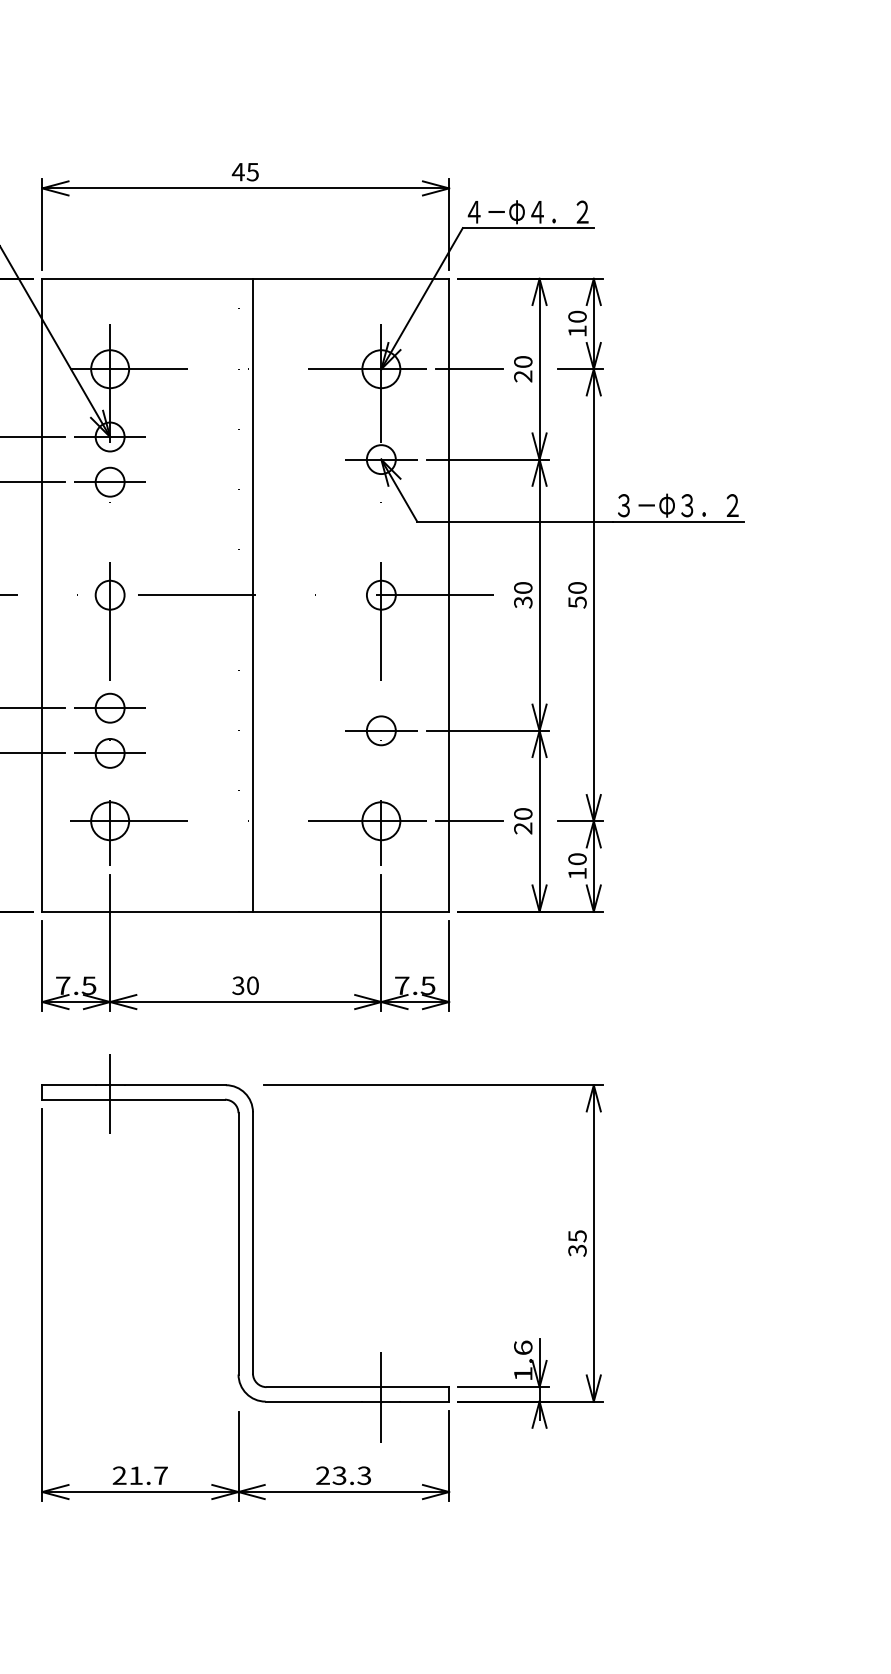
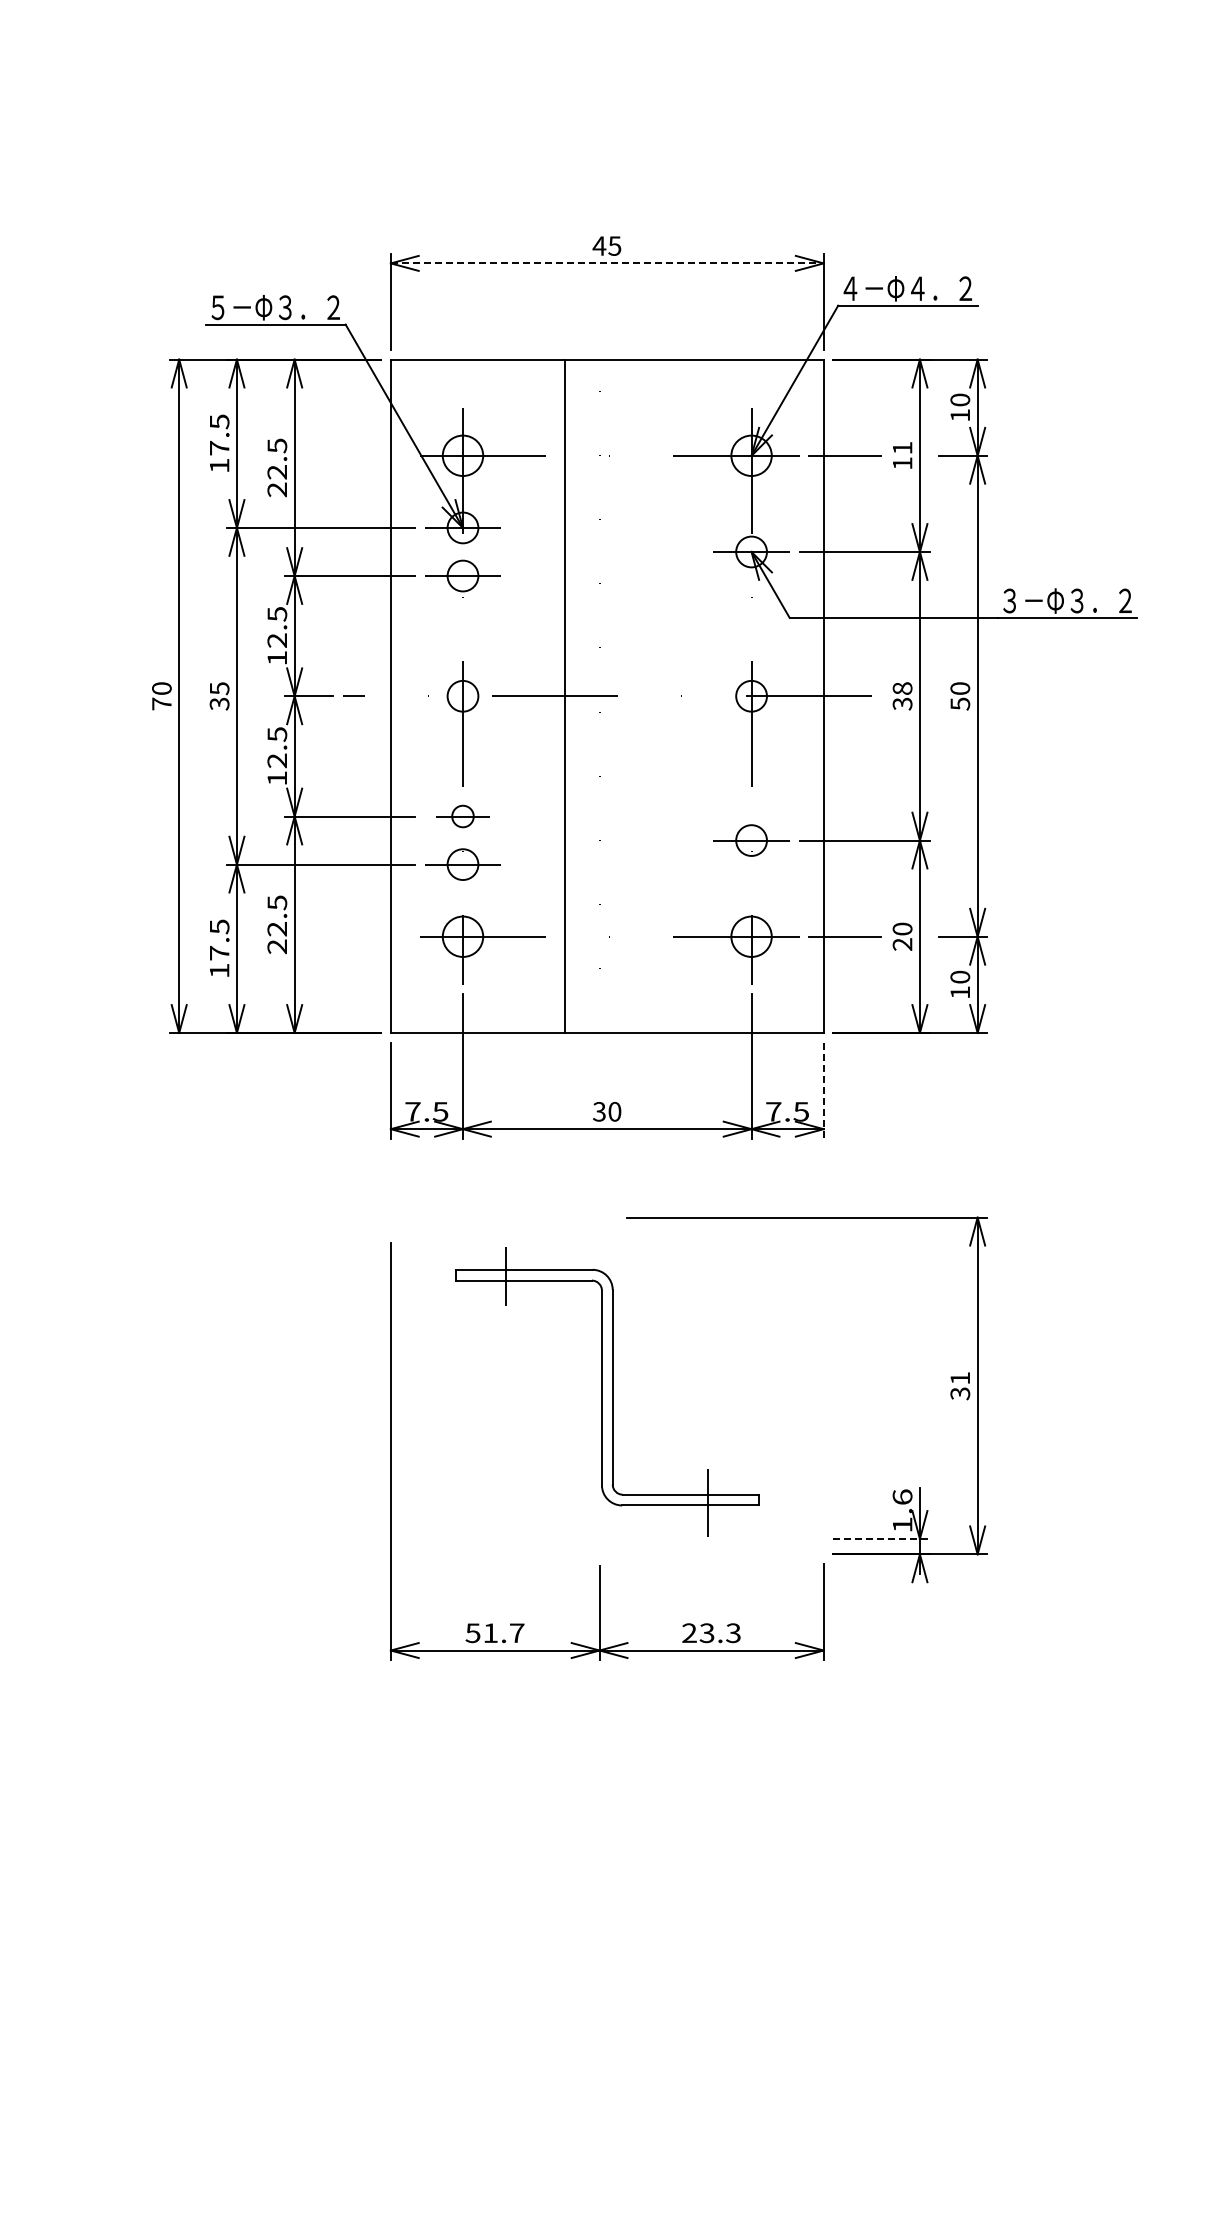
line: (245, 188) -> (607, 263), solid -> dashed
text: (523, 368) -> (902, 455), 20 -> 11
text: (523, 587) -> (902, 688), 30 -> 38
line: (252, 594) -> (564, 695), moved
part: (109, 708) -> (462, 816), size x0.7
line: (448, 966) -> (823, 1091), solid -> dashed
text: (577, 1236) -> (960, 1378), 35 -> 31
part: (245, 1248) -> (607, 1391), size x0.7
line: (503, 1386) -> (881, 1538), solid -> dashed
text: (119, 1476) -> (472, 1633), 21.7 -> 51.7

